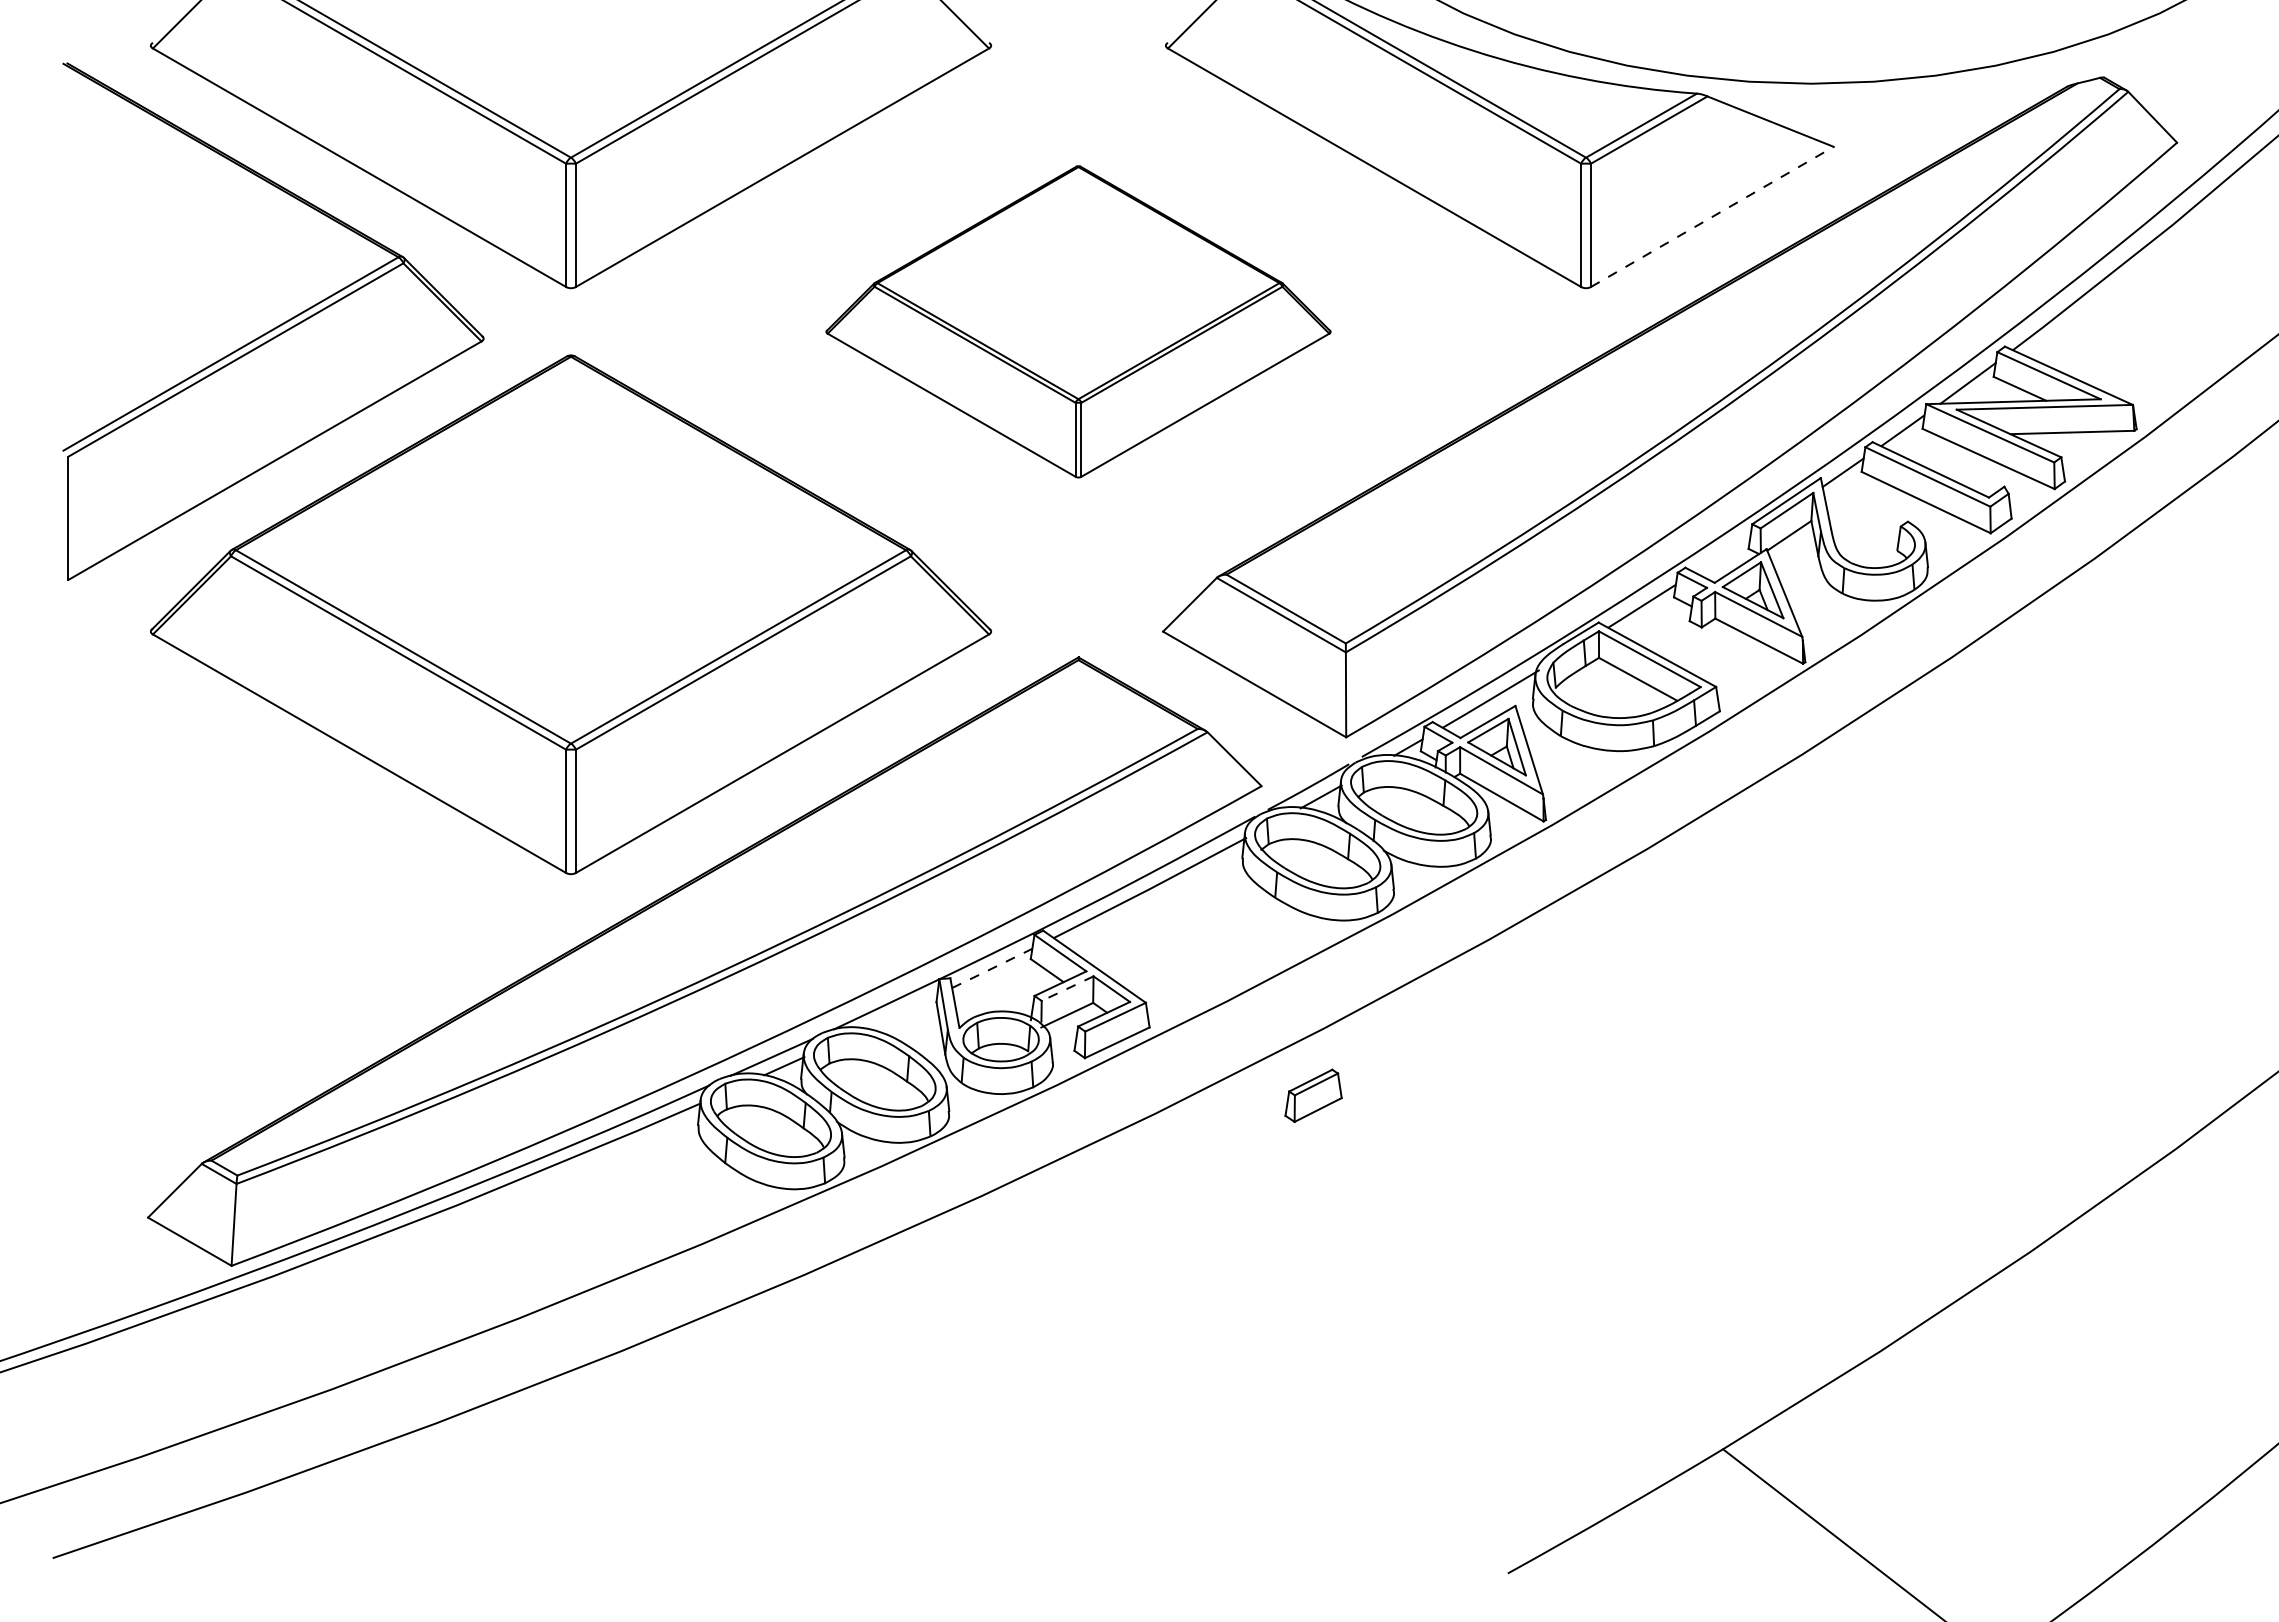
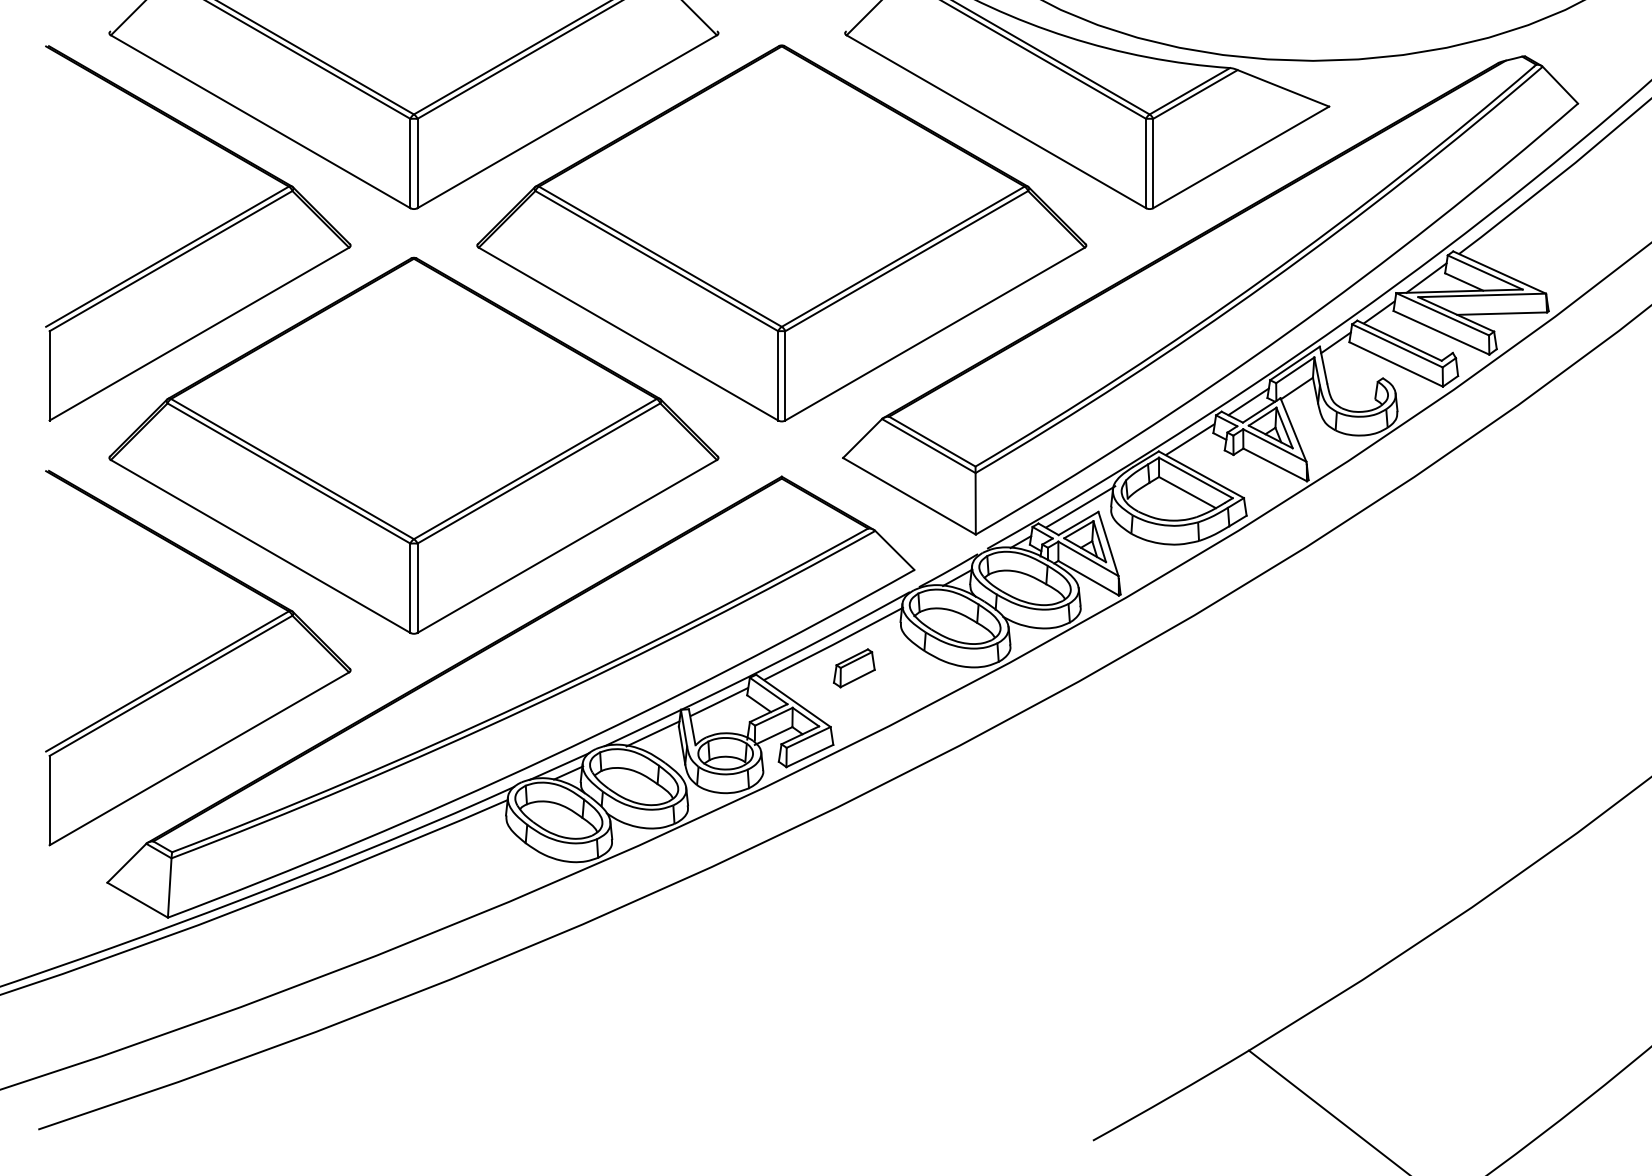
line: (1712, 216) -> (1241, 157), dashed -> solid
part: (1078, 321) -> (781, 233), size x1.67
line: (1722, 553) -> (1248, 401), added
part: (273, 907) -> (198, 657), added
line: (991, 968) -> (718, 702), dashed -> solid
line: (1067, 988) -> (773, 716), dashed -> solid
line: (900, 1012) -> (652, 734), added
part: (1313, 1095) -> (854, 668), moved

